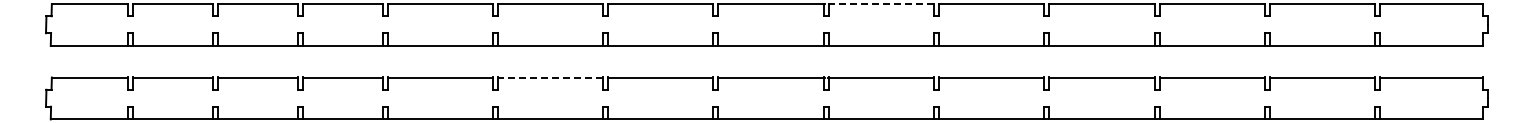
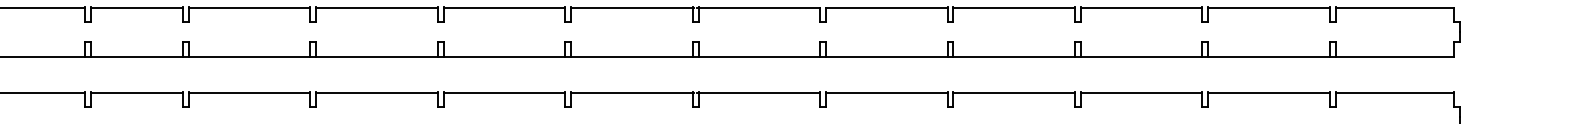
line: (880, 4) -> (758, 8), dashed -> solid
line: (550, 77) -> (376, 92), dashed -> solid

